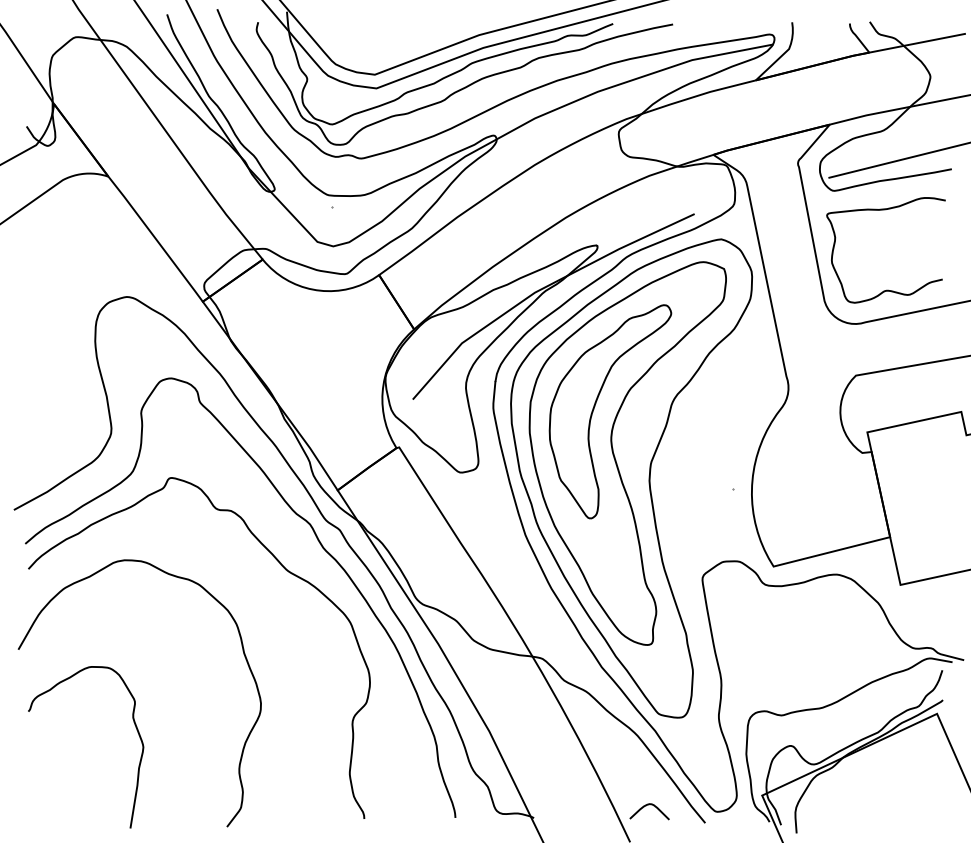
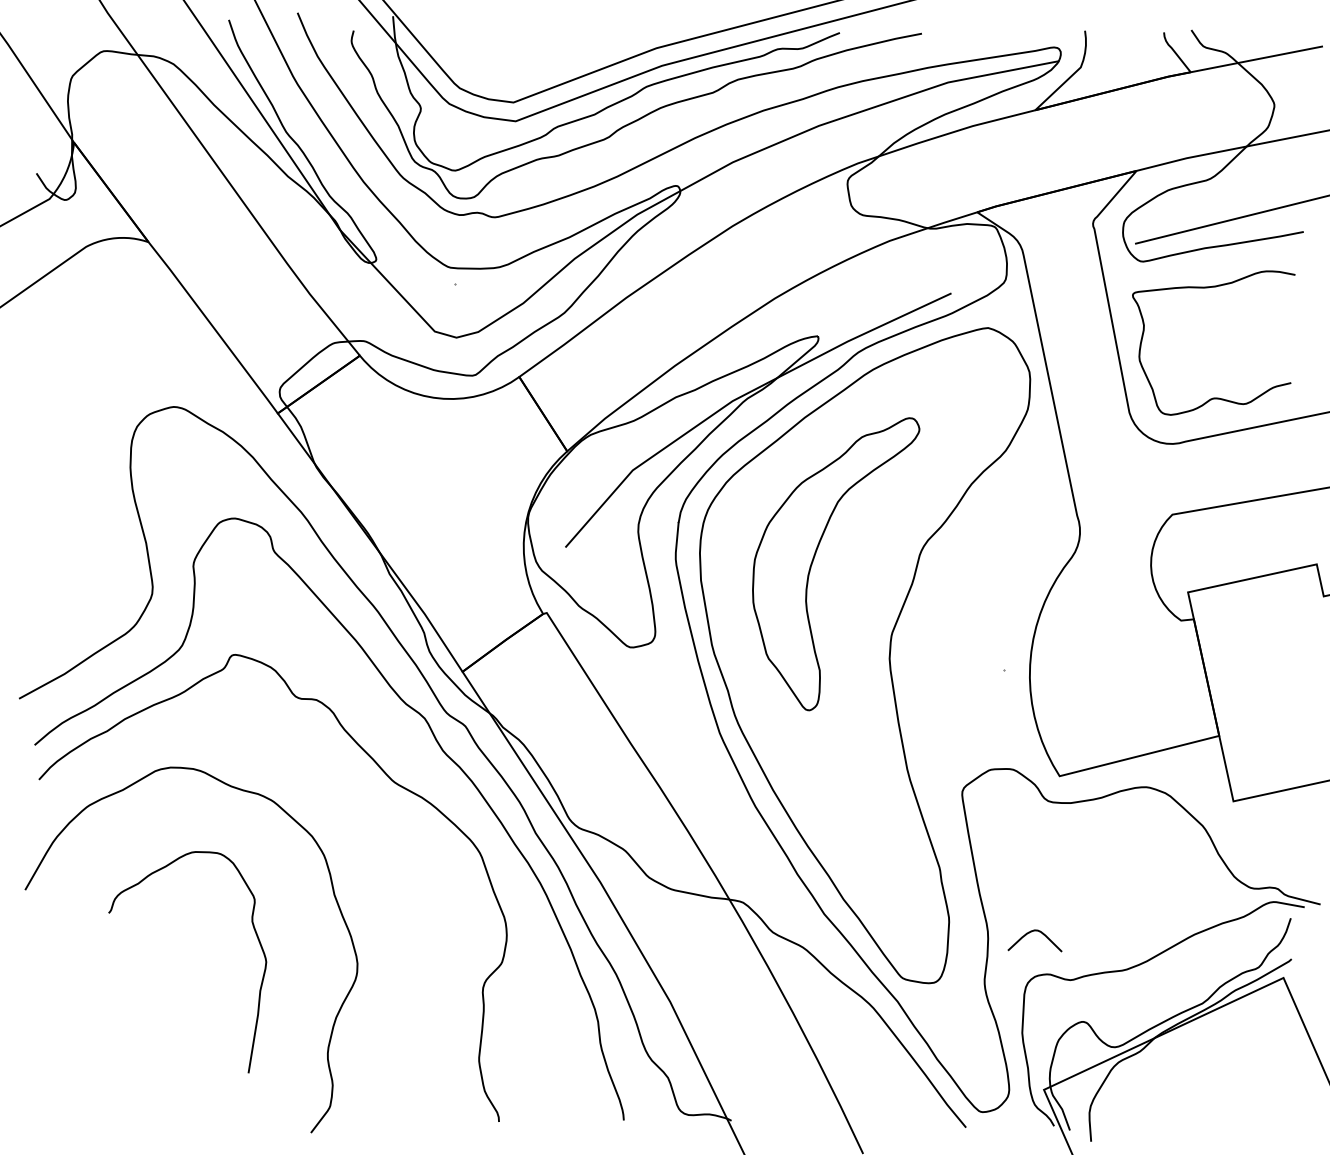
part: (615, 456) -> (843, 625), removed
curve: (134, 725) -> (254, 932), moved
curve: (646, 806) -> (1030, 933), moved

